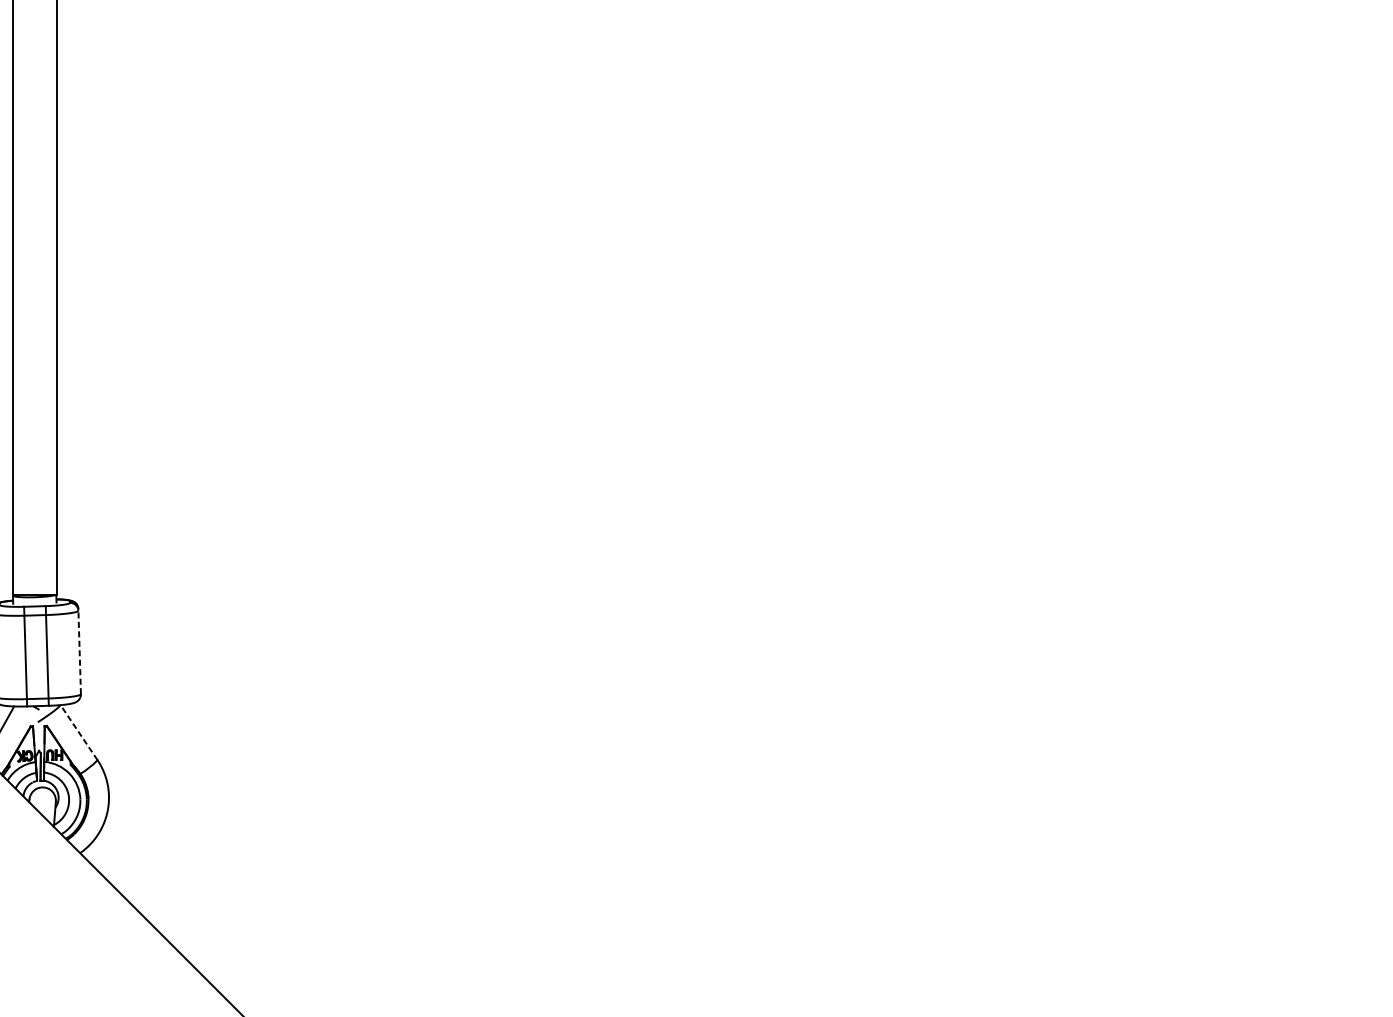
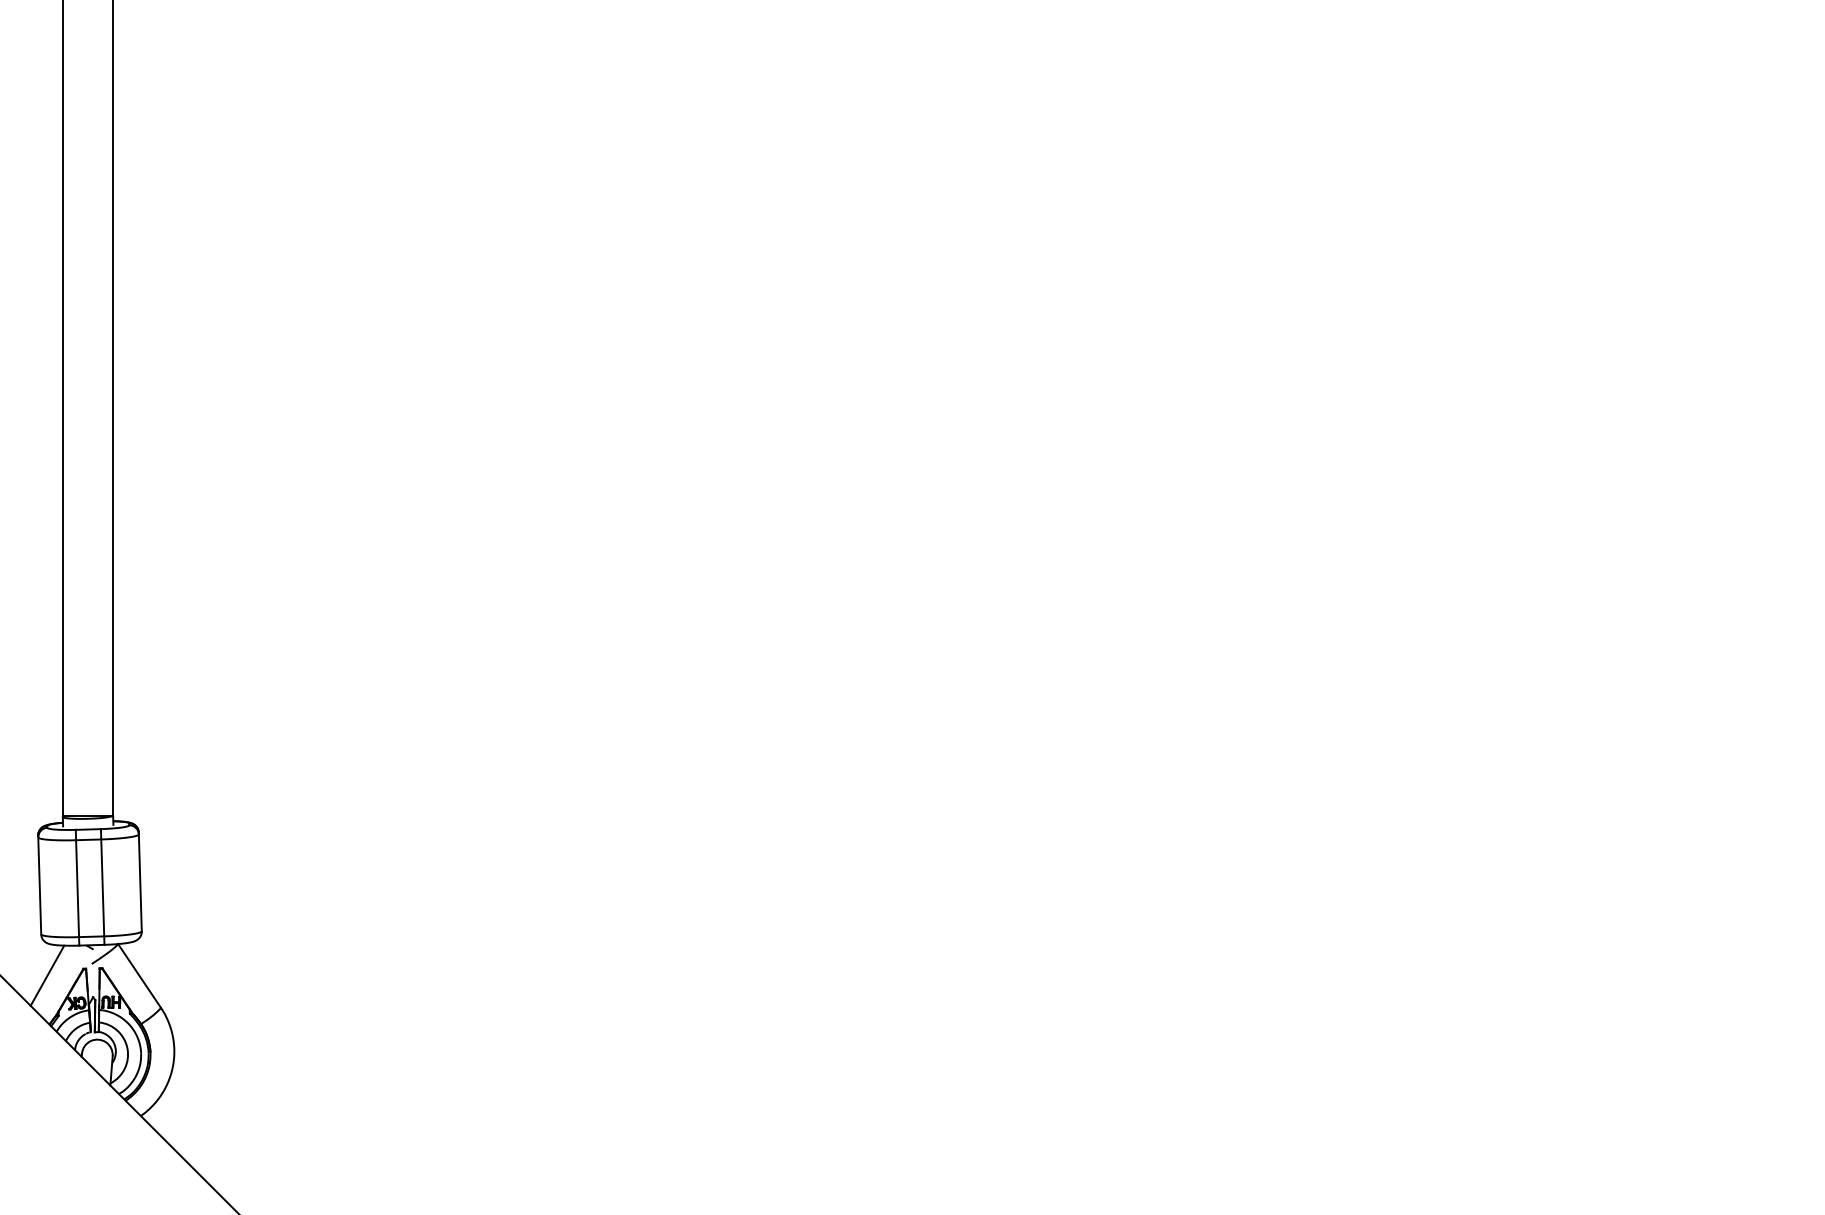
line: (79, 651) -> (140, 881), dashed -> solid
line: (78, 732) -> (139, 975), dashed -> solid

